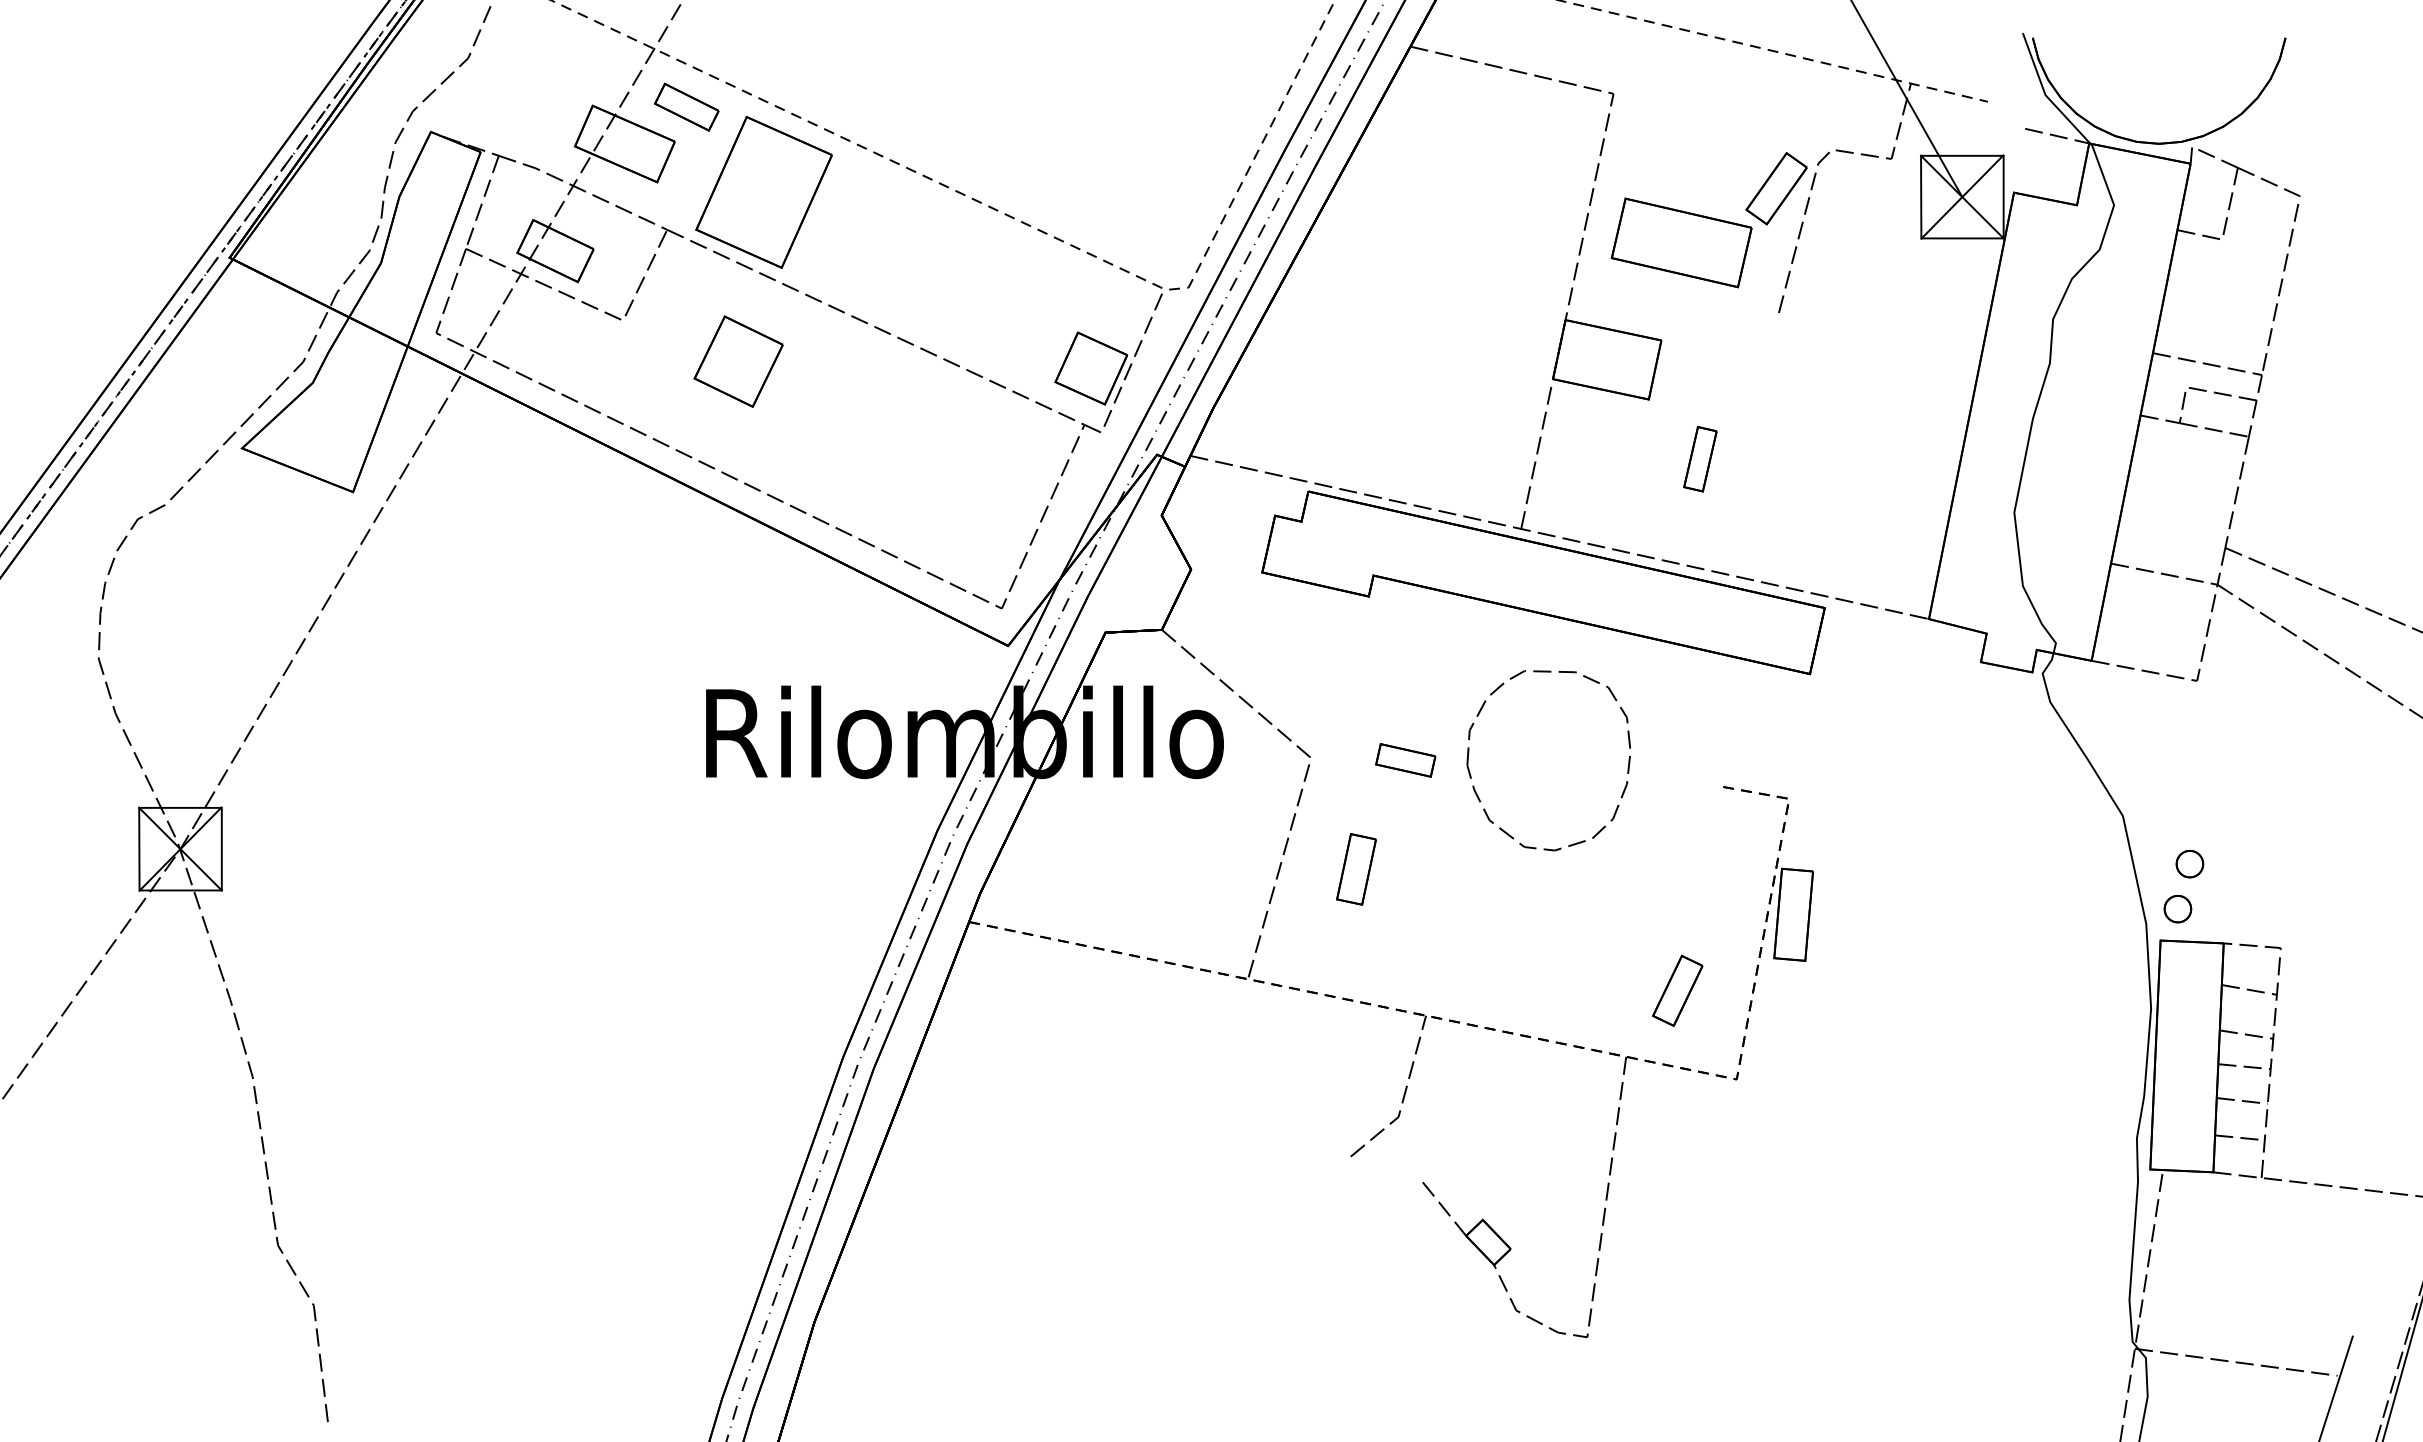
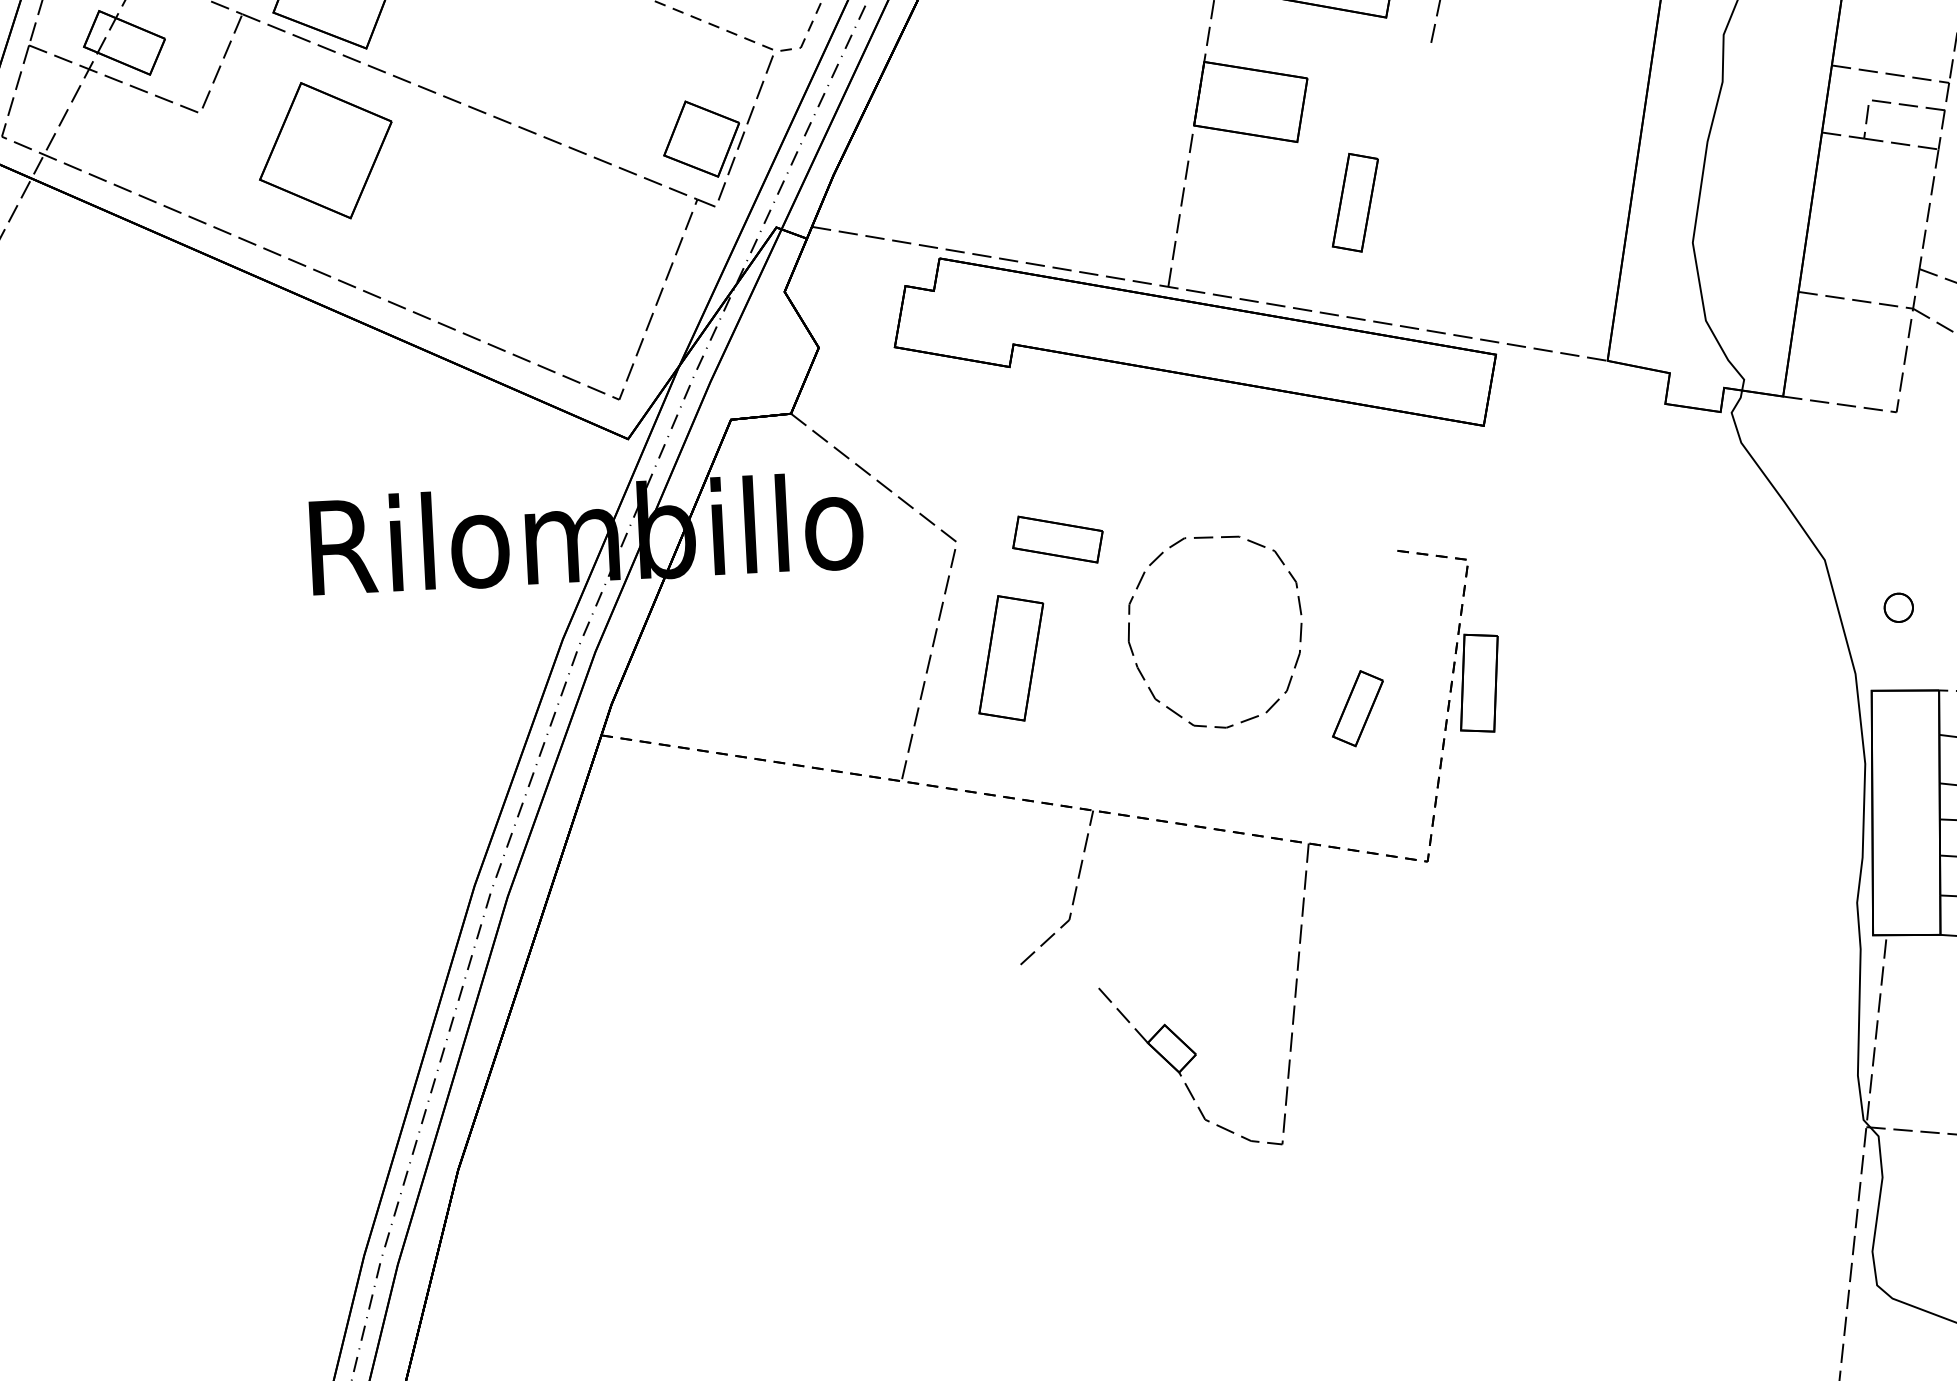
part: (738, 361) -> (325, 150), size x1.43
part: (1700, 459) -> (1355, 203), size x1.43
part: (1405, 760) -> (1057, 539), size x1.43
part: (1478, 795) -> (1142, 673), moved
part: (1356, 869) -> (1011, 658), size x1.67
part: (2177, 908) -> (1887, 655), removed
part: (1677, 990) -> (1357, 708), moved

